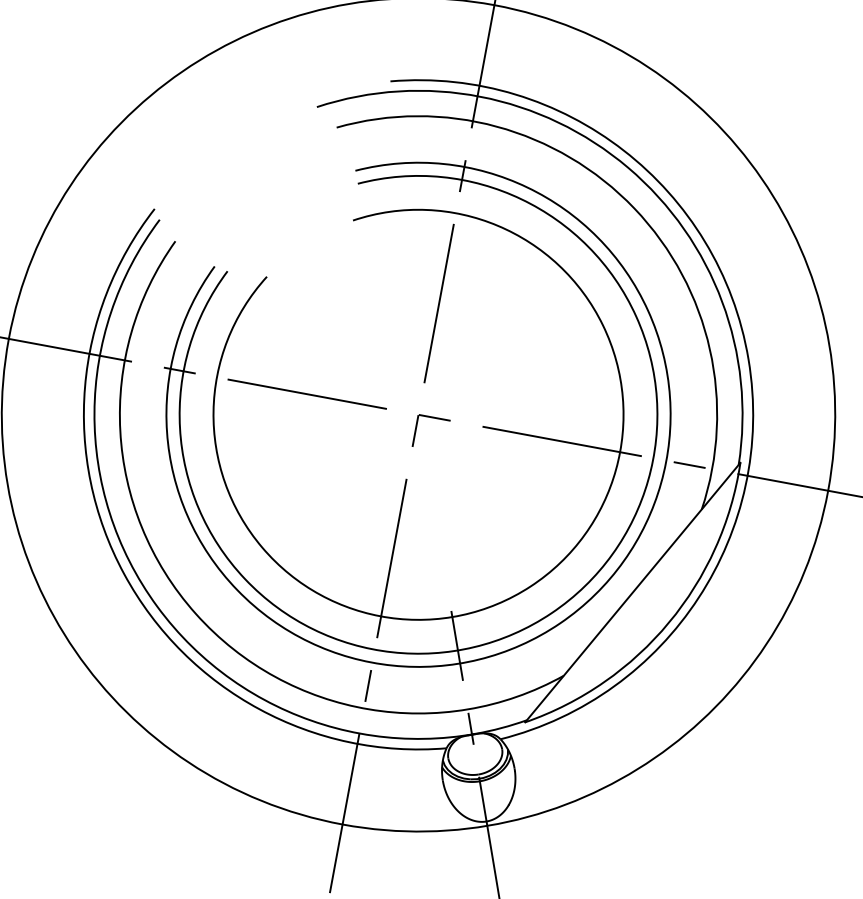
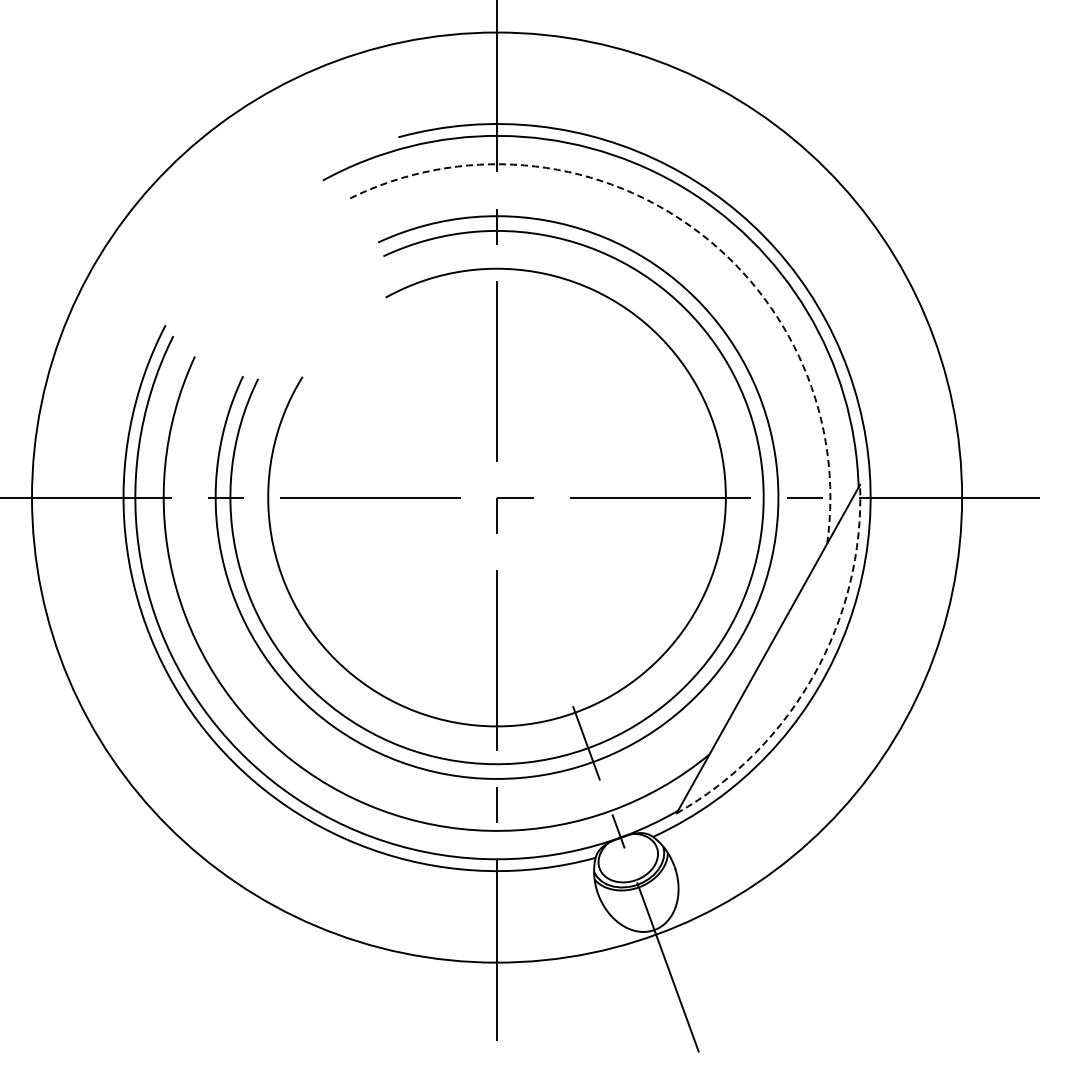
arc: (633, 208) -> (691, 227), solid -> dashed
arc: (669, 622) -> (814, 674), solid -> dashed

